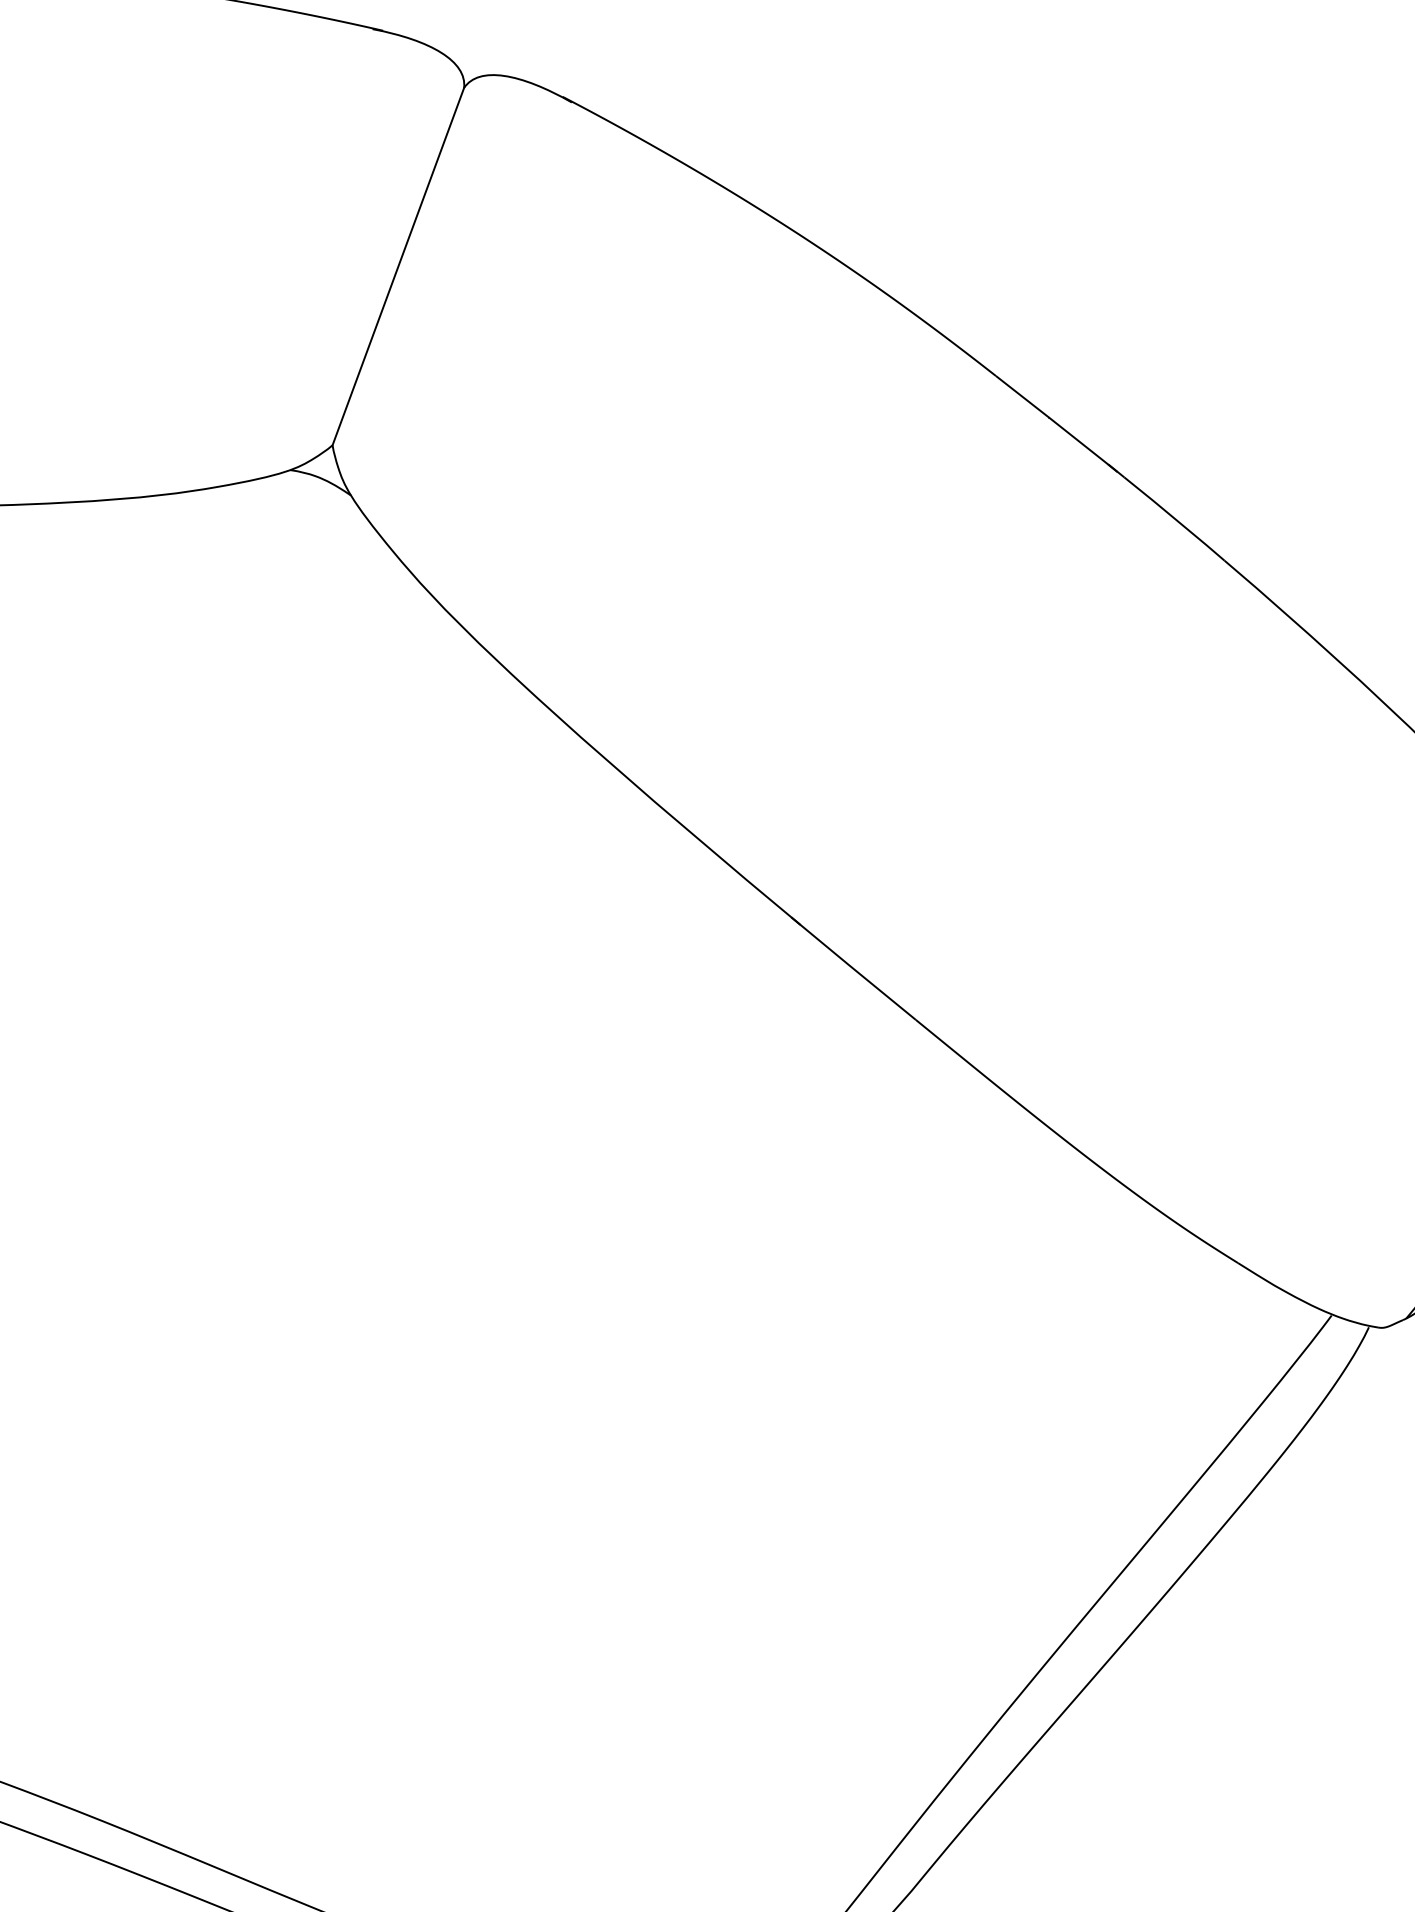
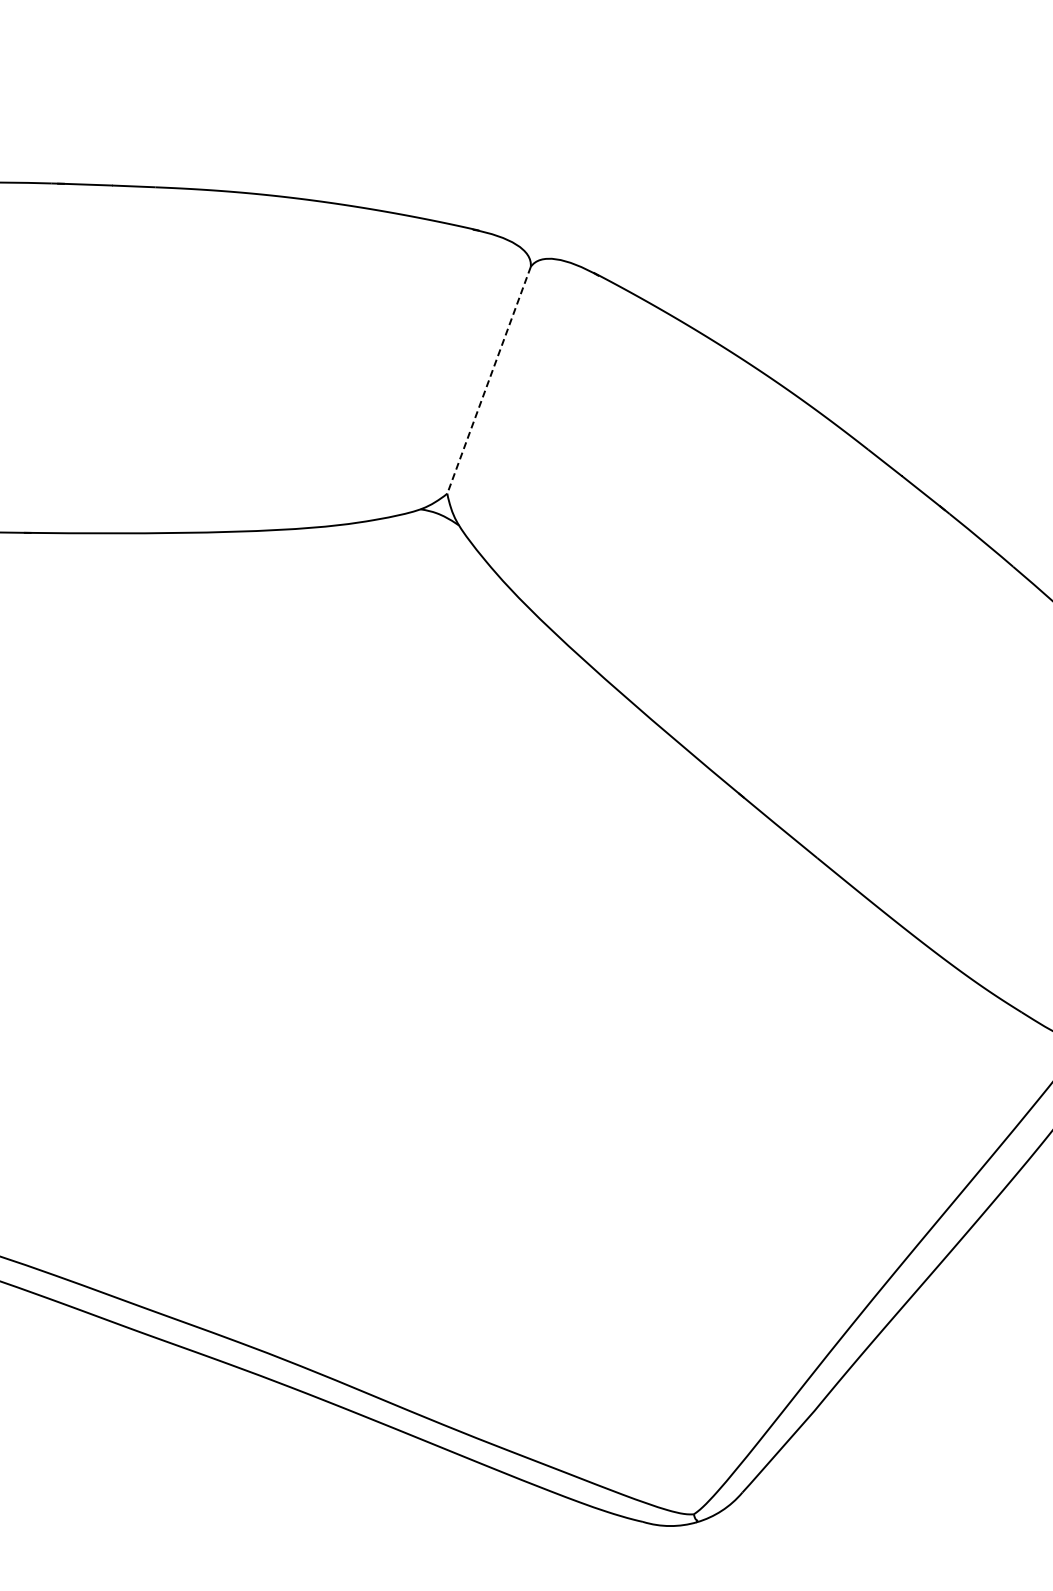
line: (399, 266) -> (489, 380), solid -> dashed

